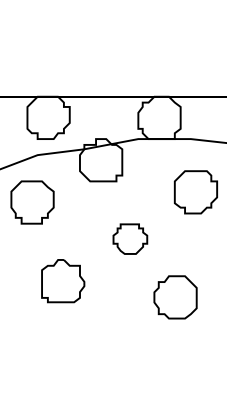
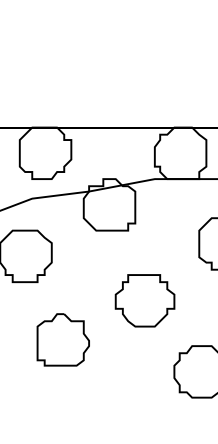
part: (130, 239) -> (145, 301), size x1.43
part: (63, 281) -> (63, 340), moved

